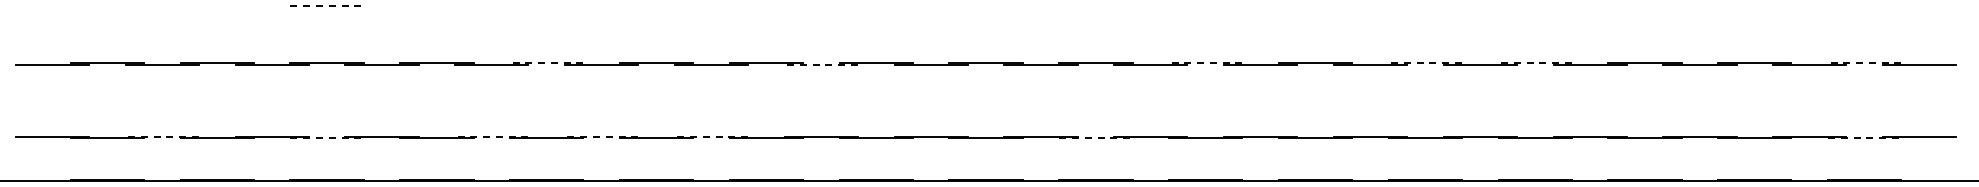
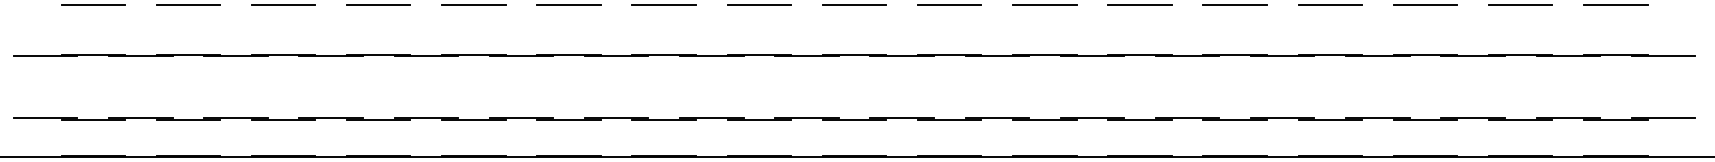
line: (107, 5) -> (93, 4), added
line: (216, 5) -> (187, 4), added
line: (327, 5) -> (283, 4), dashed -> solid
line: (436, 5) -> (378, 4), added
line: (546, 5) -> (473, 4), added
line: (656, 5) -> (568, 4), added
line: (766, 5) -> (664, 4), added
line: (875, 5) -> (758, 4), added
line: (985, 5) -> (854, 4), added
line: (1095, 5) -> (949, 4), added
line: (1205, 5) -> (1044, 4), added
line: (1315, 5) -> (1139, 4), added
line: (1424, 5) -> (1234, 4), added
line: (1534, 5) -> (1329, 4), added
line: (1644, 5) -> (1424, 4), added
line: (1754, 5) -> (1520, 4), added
line: (1864, 5) -> (1615, 4), added
line: (546, 63) -> (473, 55), dashed -> solid
line: (1205, 63) -> (1044, 55), dashed -> solid
line: (1425, 63) -> (1235, 55), dashed -> solid
line: (1535, 63) -> (1330, 55), dashed -> solid
line: (1864, 63) -> (1615, 55), dashed -> solid
line: (821, 64) -> (711, 55), dashed -> solid
line: (162, 136) -> (140, 118), dashed -> solid
line: (491, 136) -> (426, 118), dashed -> solid
line: (601, 136) -> (521, 118), dashed -> solid
line: (711, 136) -> (616, 118), dashed -> solid
line: (327, 138) -> (283, 119), dashed -> solid
line: (1095, 138) -> (949, 119), dashed -> solid
line: (1864, 138) -> (1615, 119), dashed -> solid

